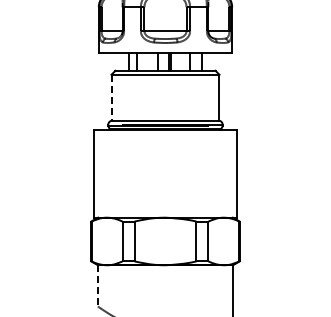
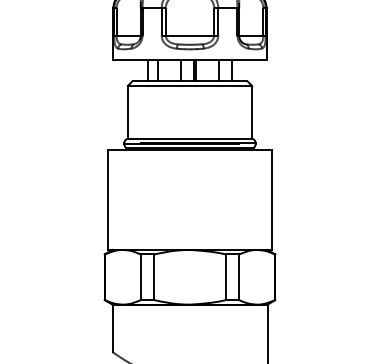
line: (111, 98) -> (127, 113), dashed -> solid
line: (98, 285) -> (113, 327), dashed -> solid

